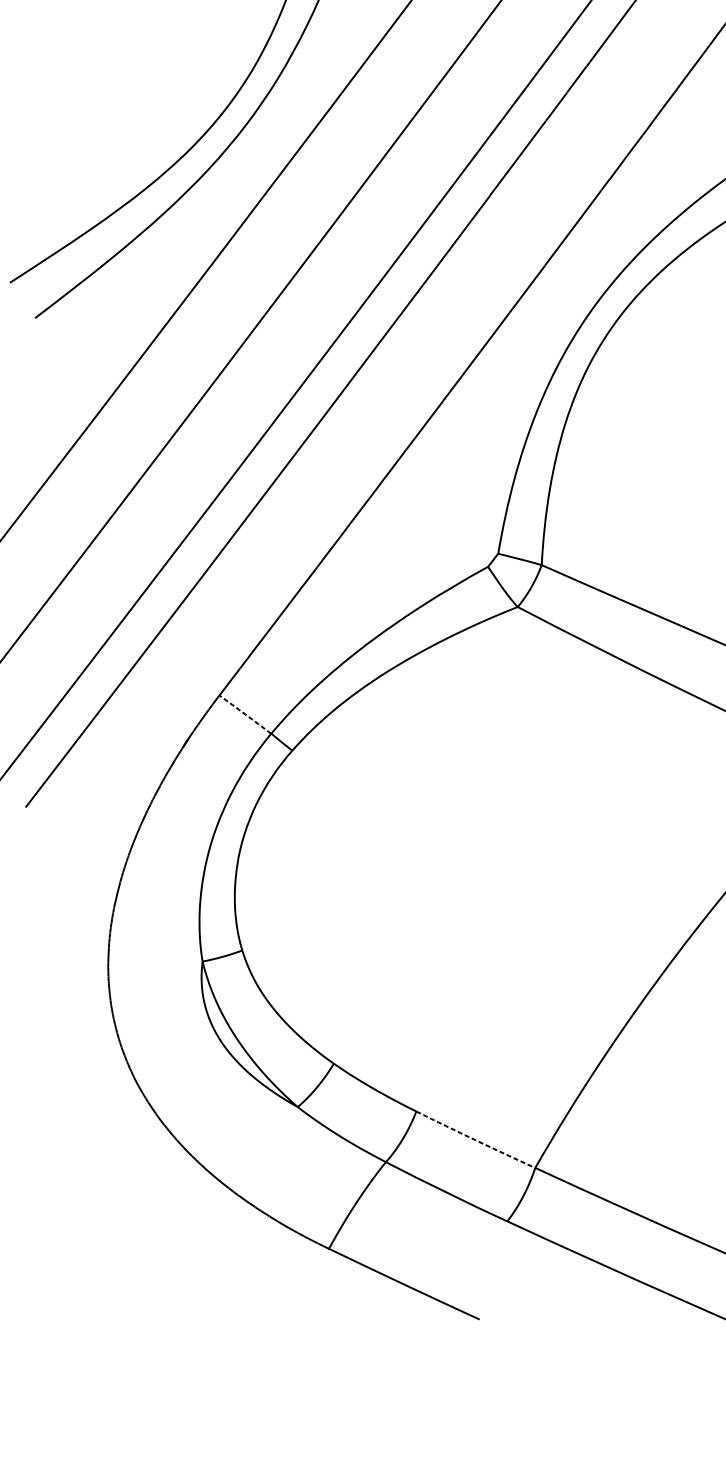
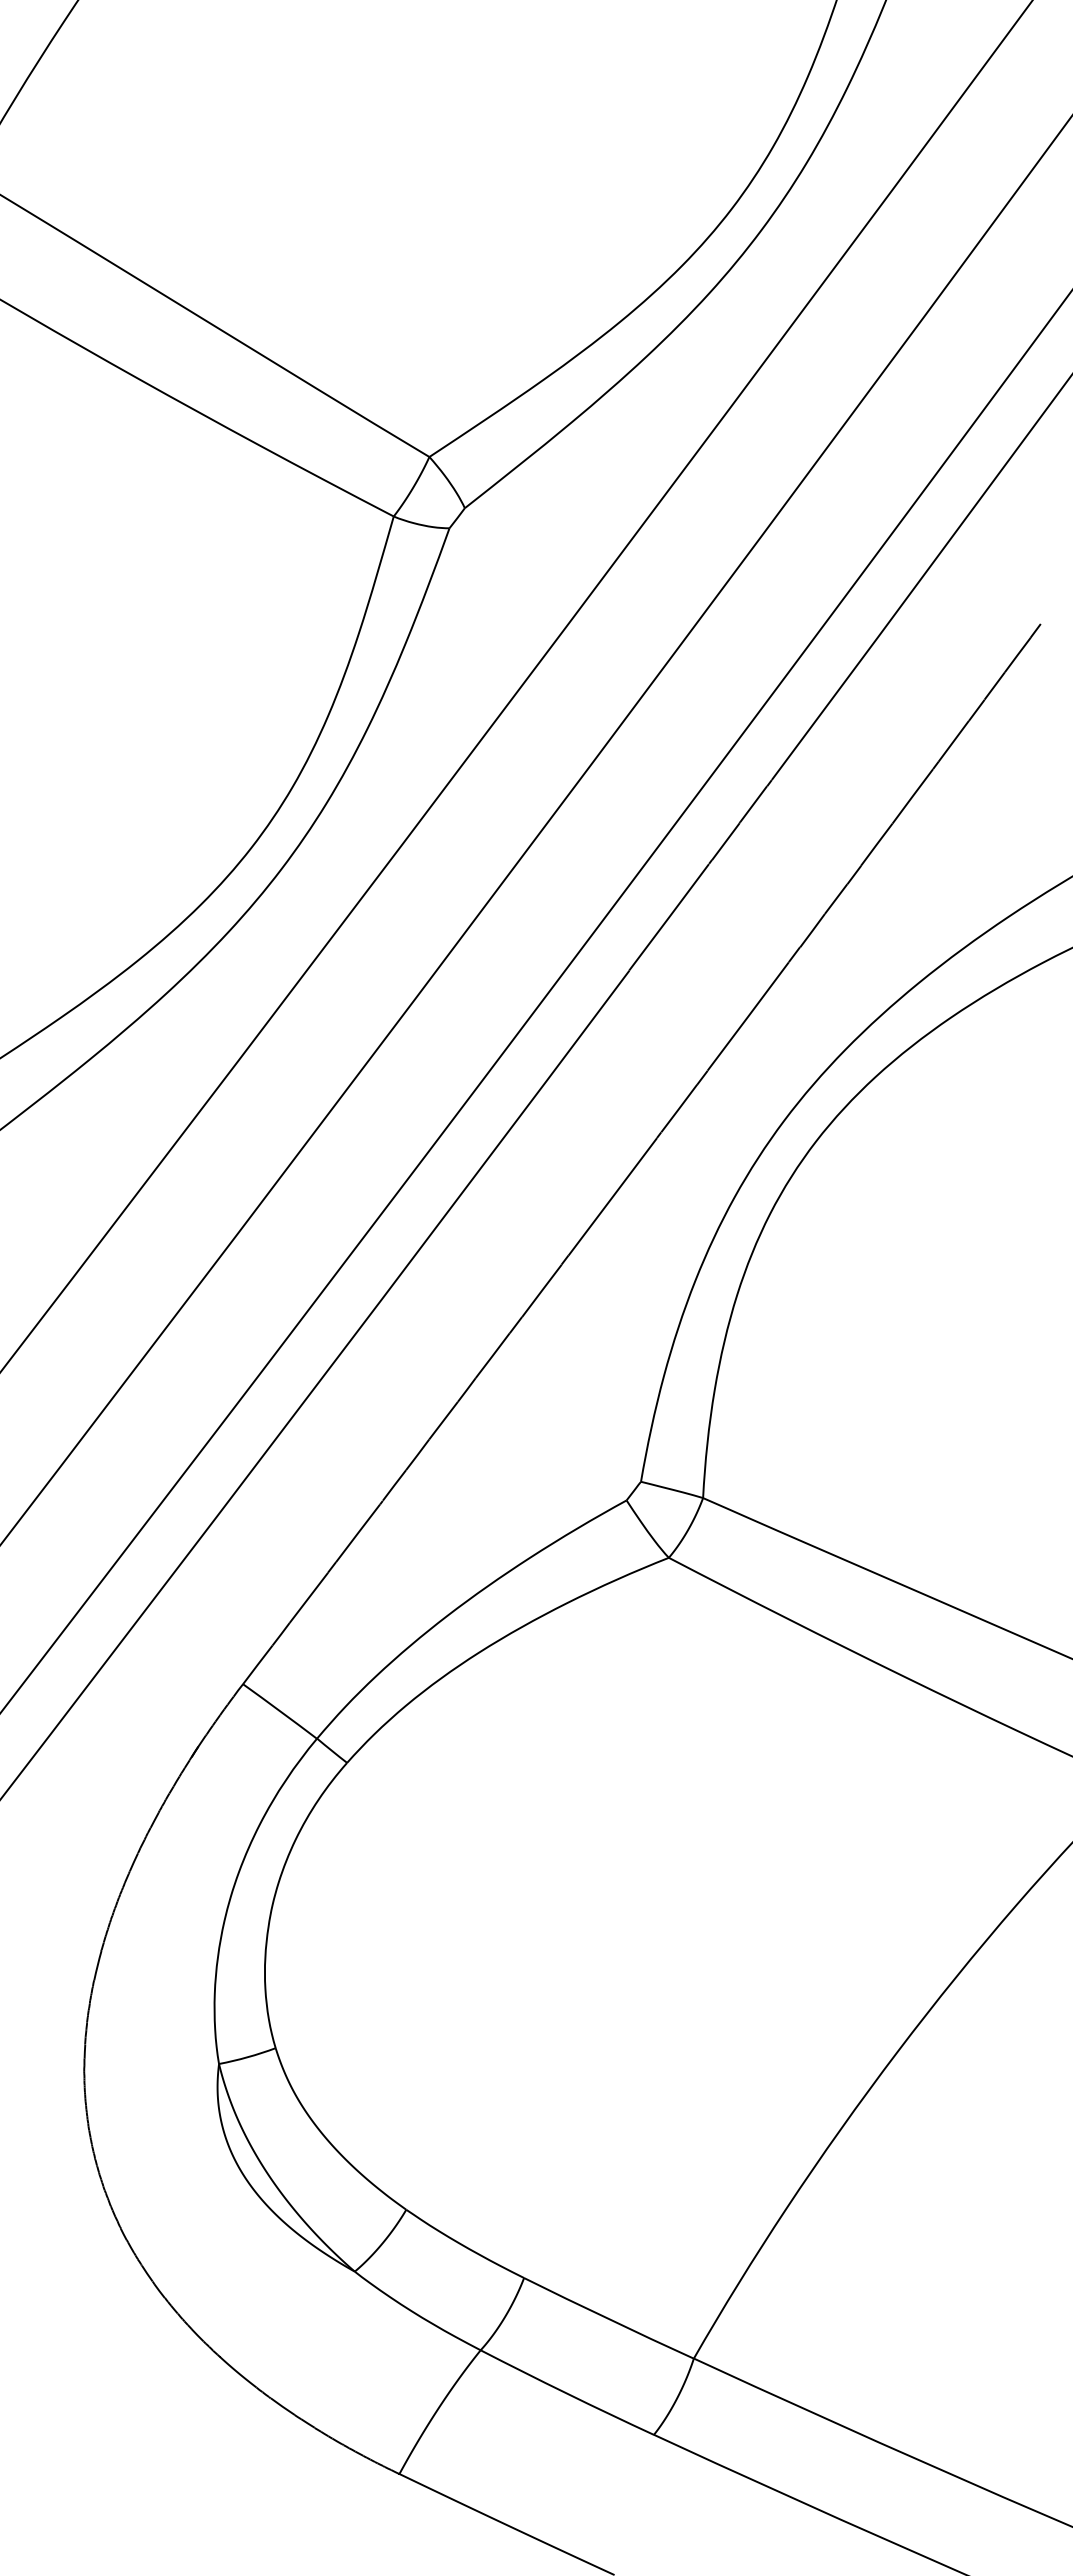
arc: (245, 714) -> (280, 1711), dashed -> solid
arc: (475, 1140) -> (608, 2319), dashed -> solid

